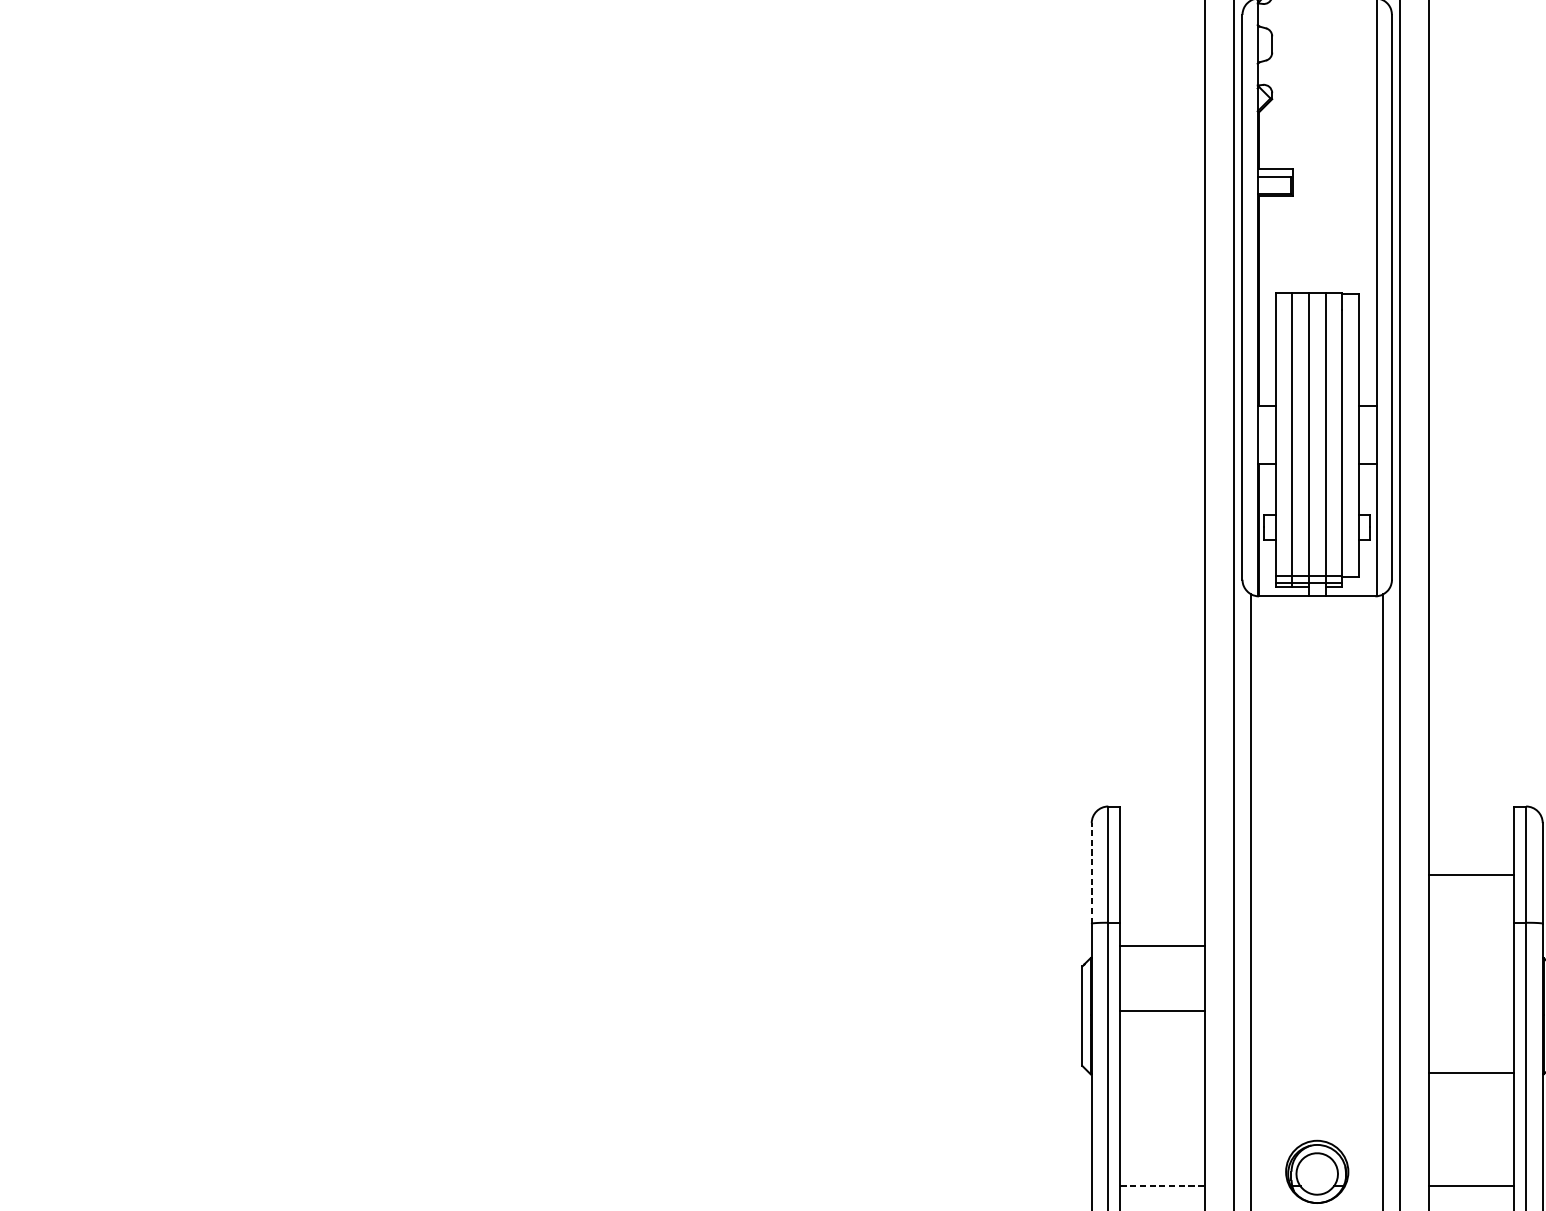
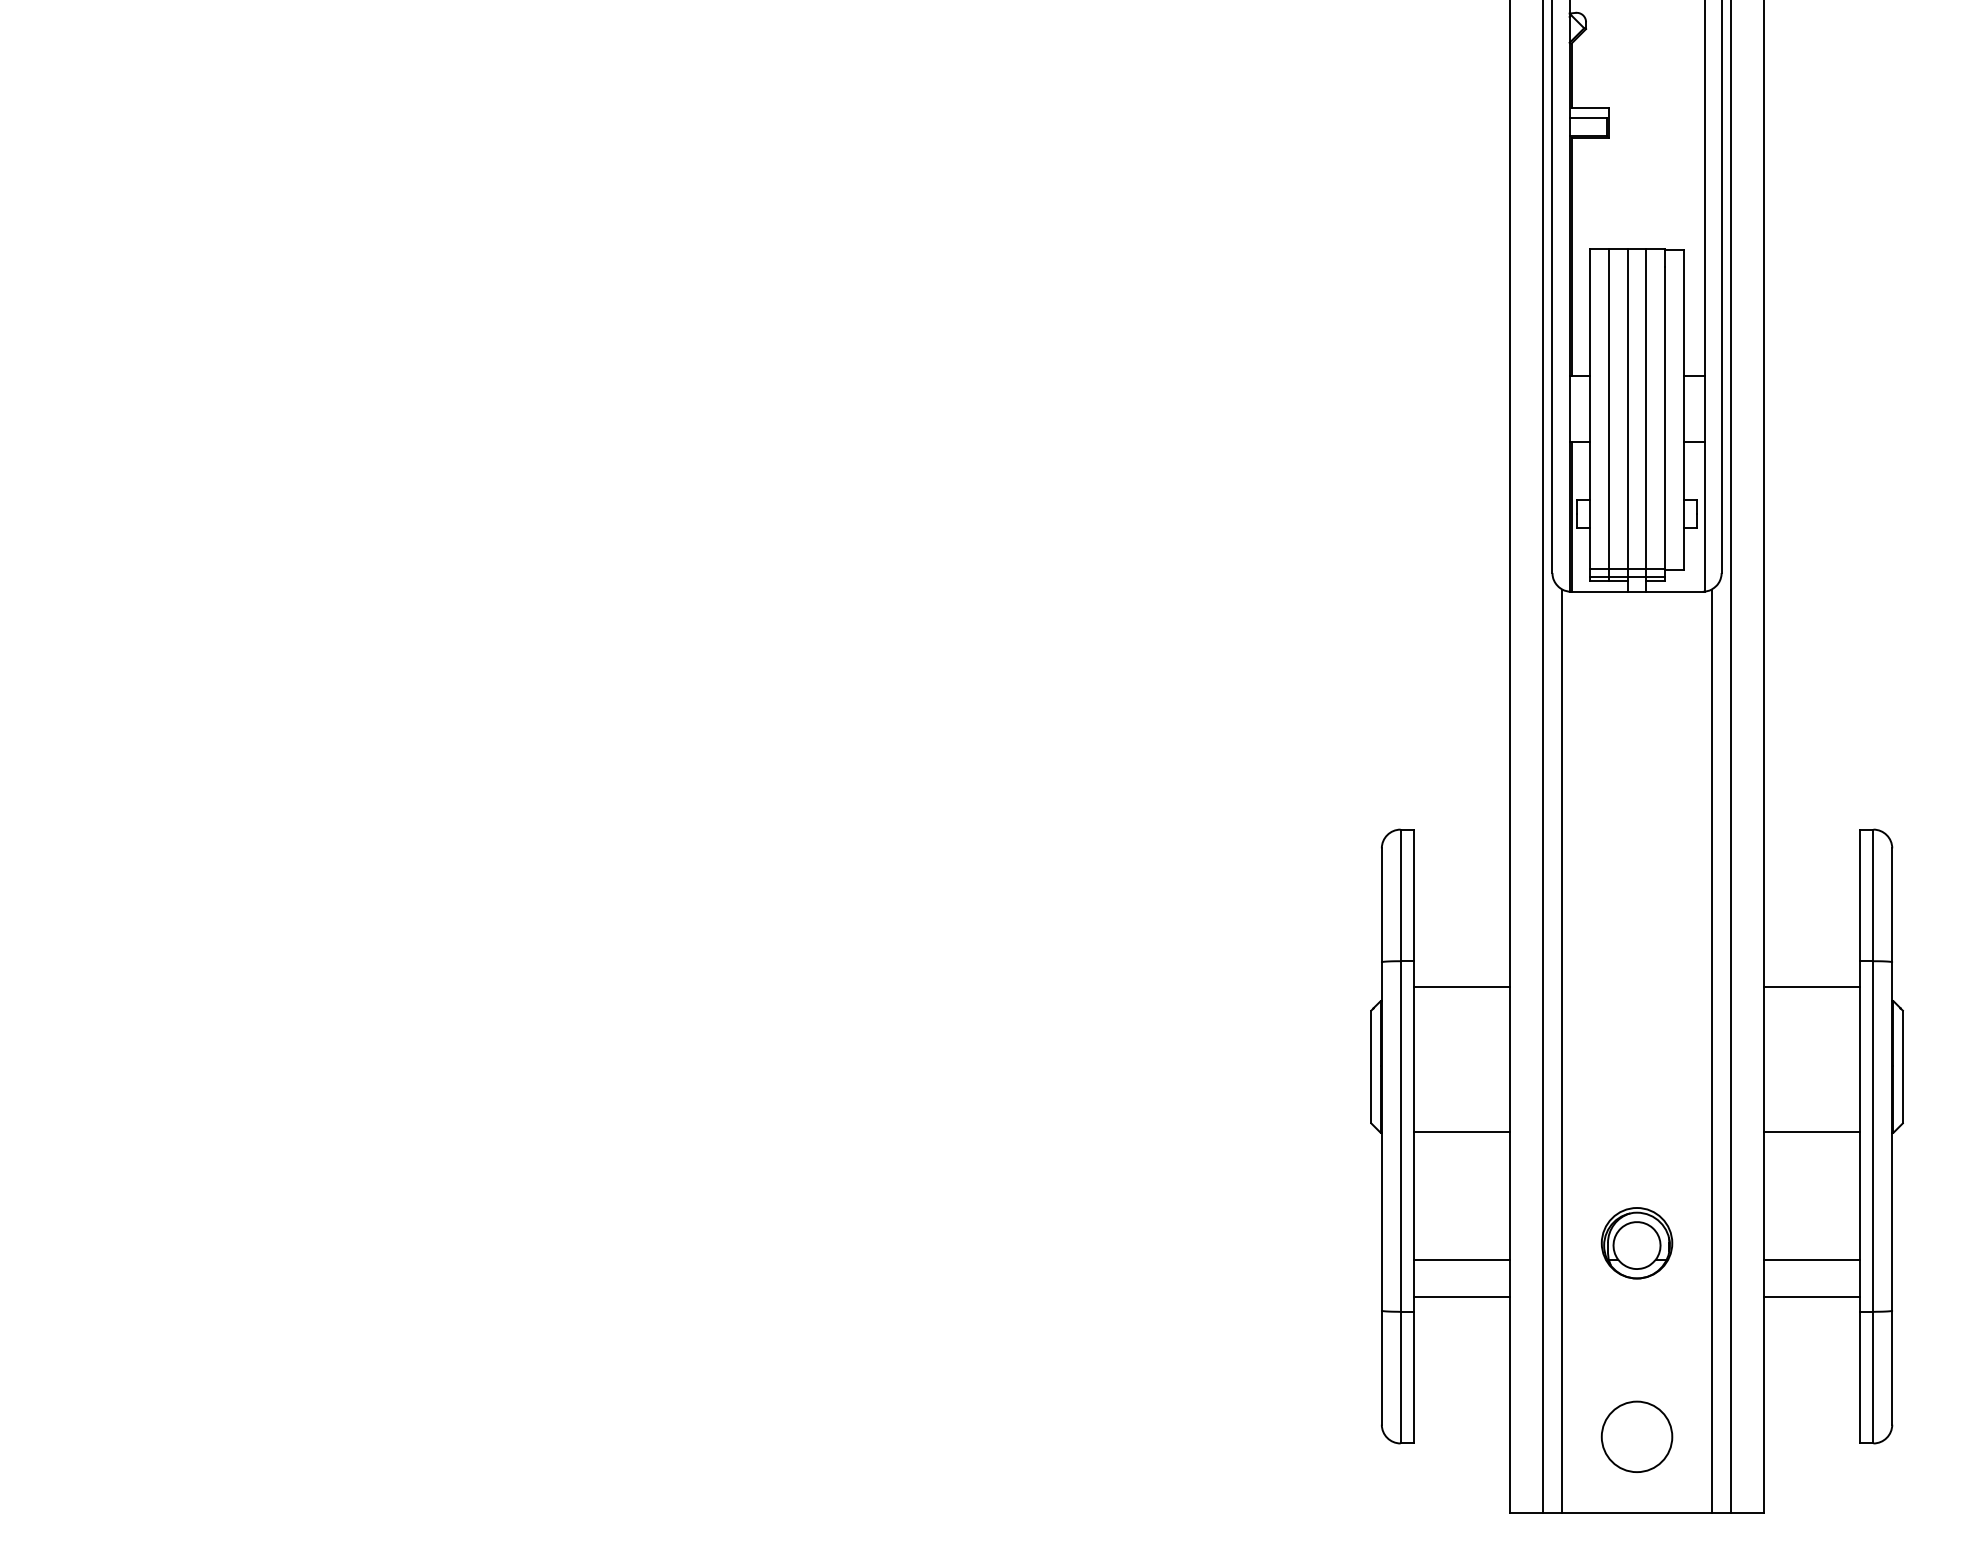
line: (1091, 873) -> (1381, 905), dashed -> solid
line: (1471, 875) -> (1811, 987), moved
line: (1163, 1011) -> (1462, 1131), moved
line: (1163, 1186) -> (1462, 1259), dashed -> solid

